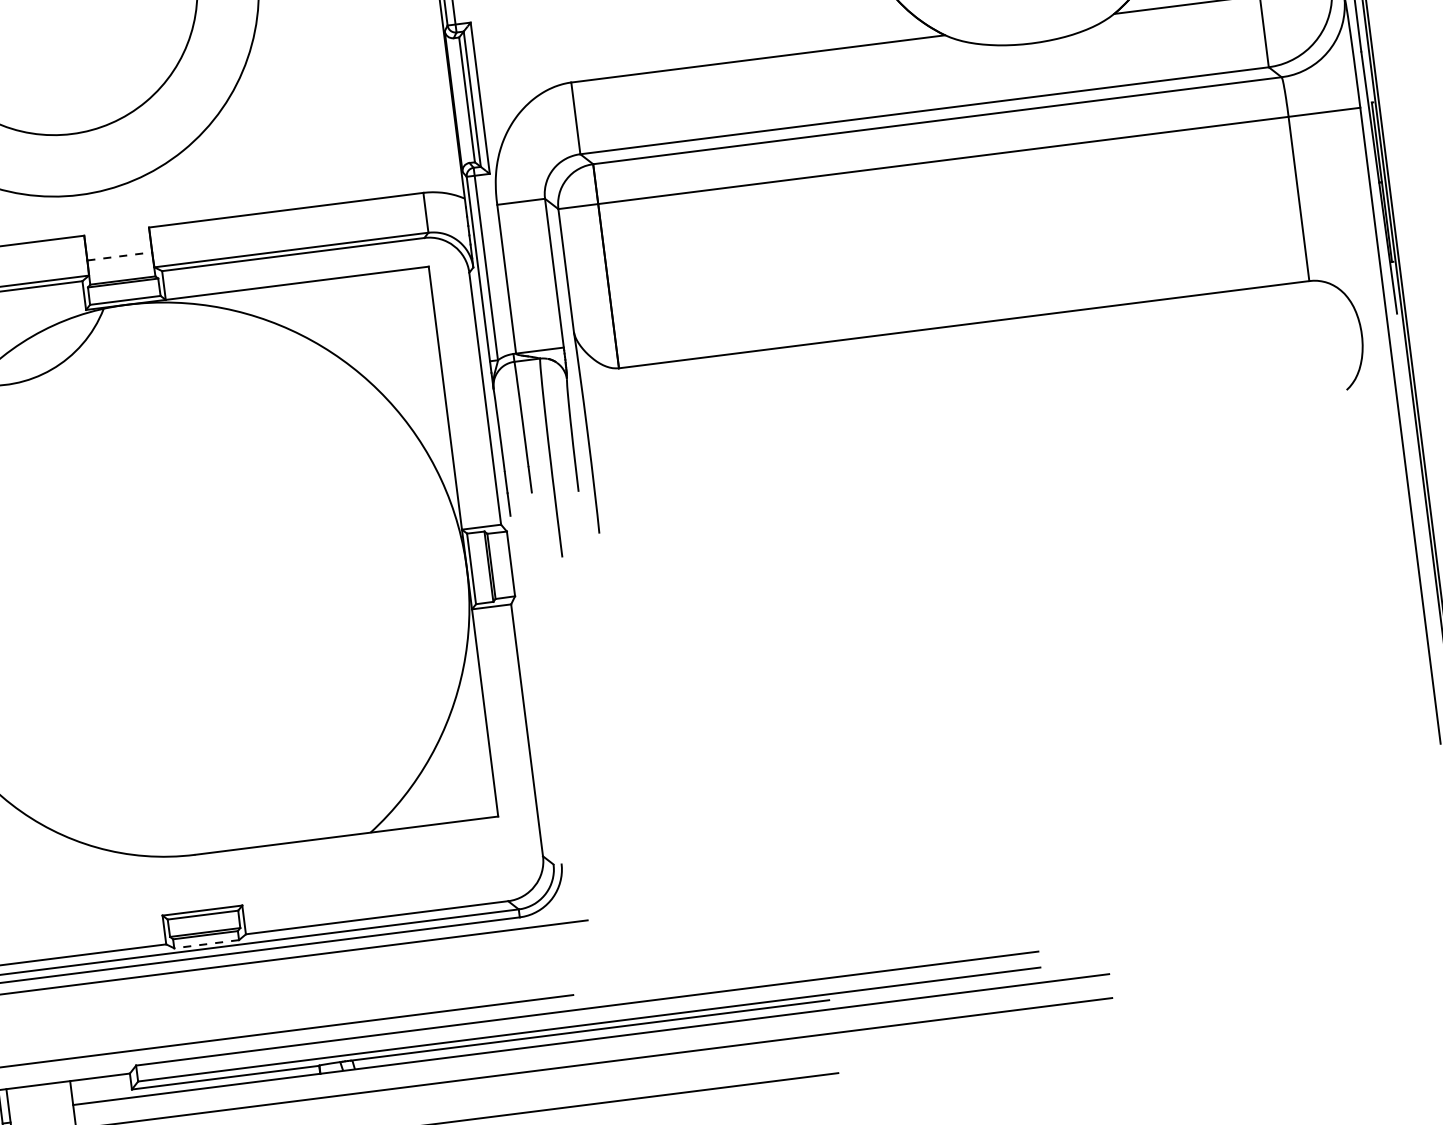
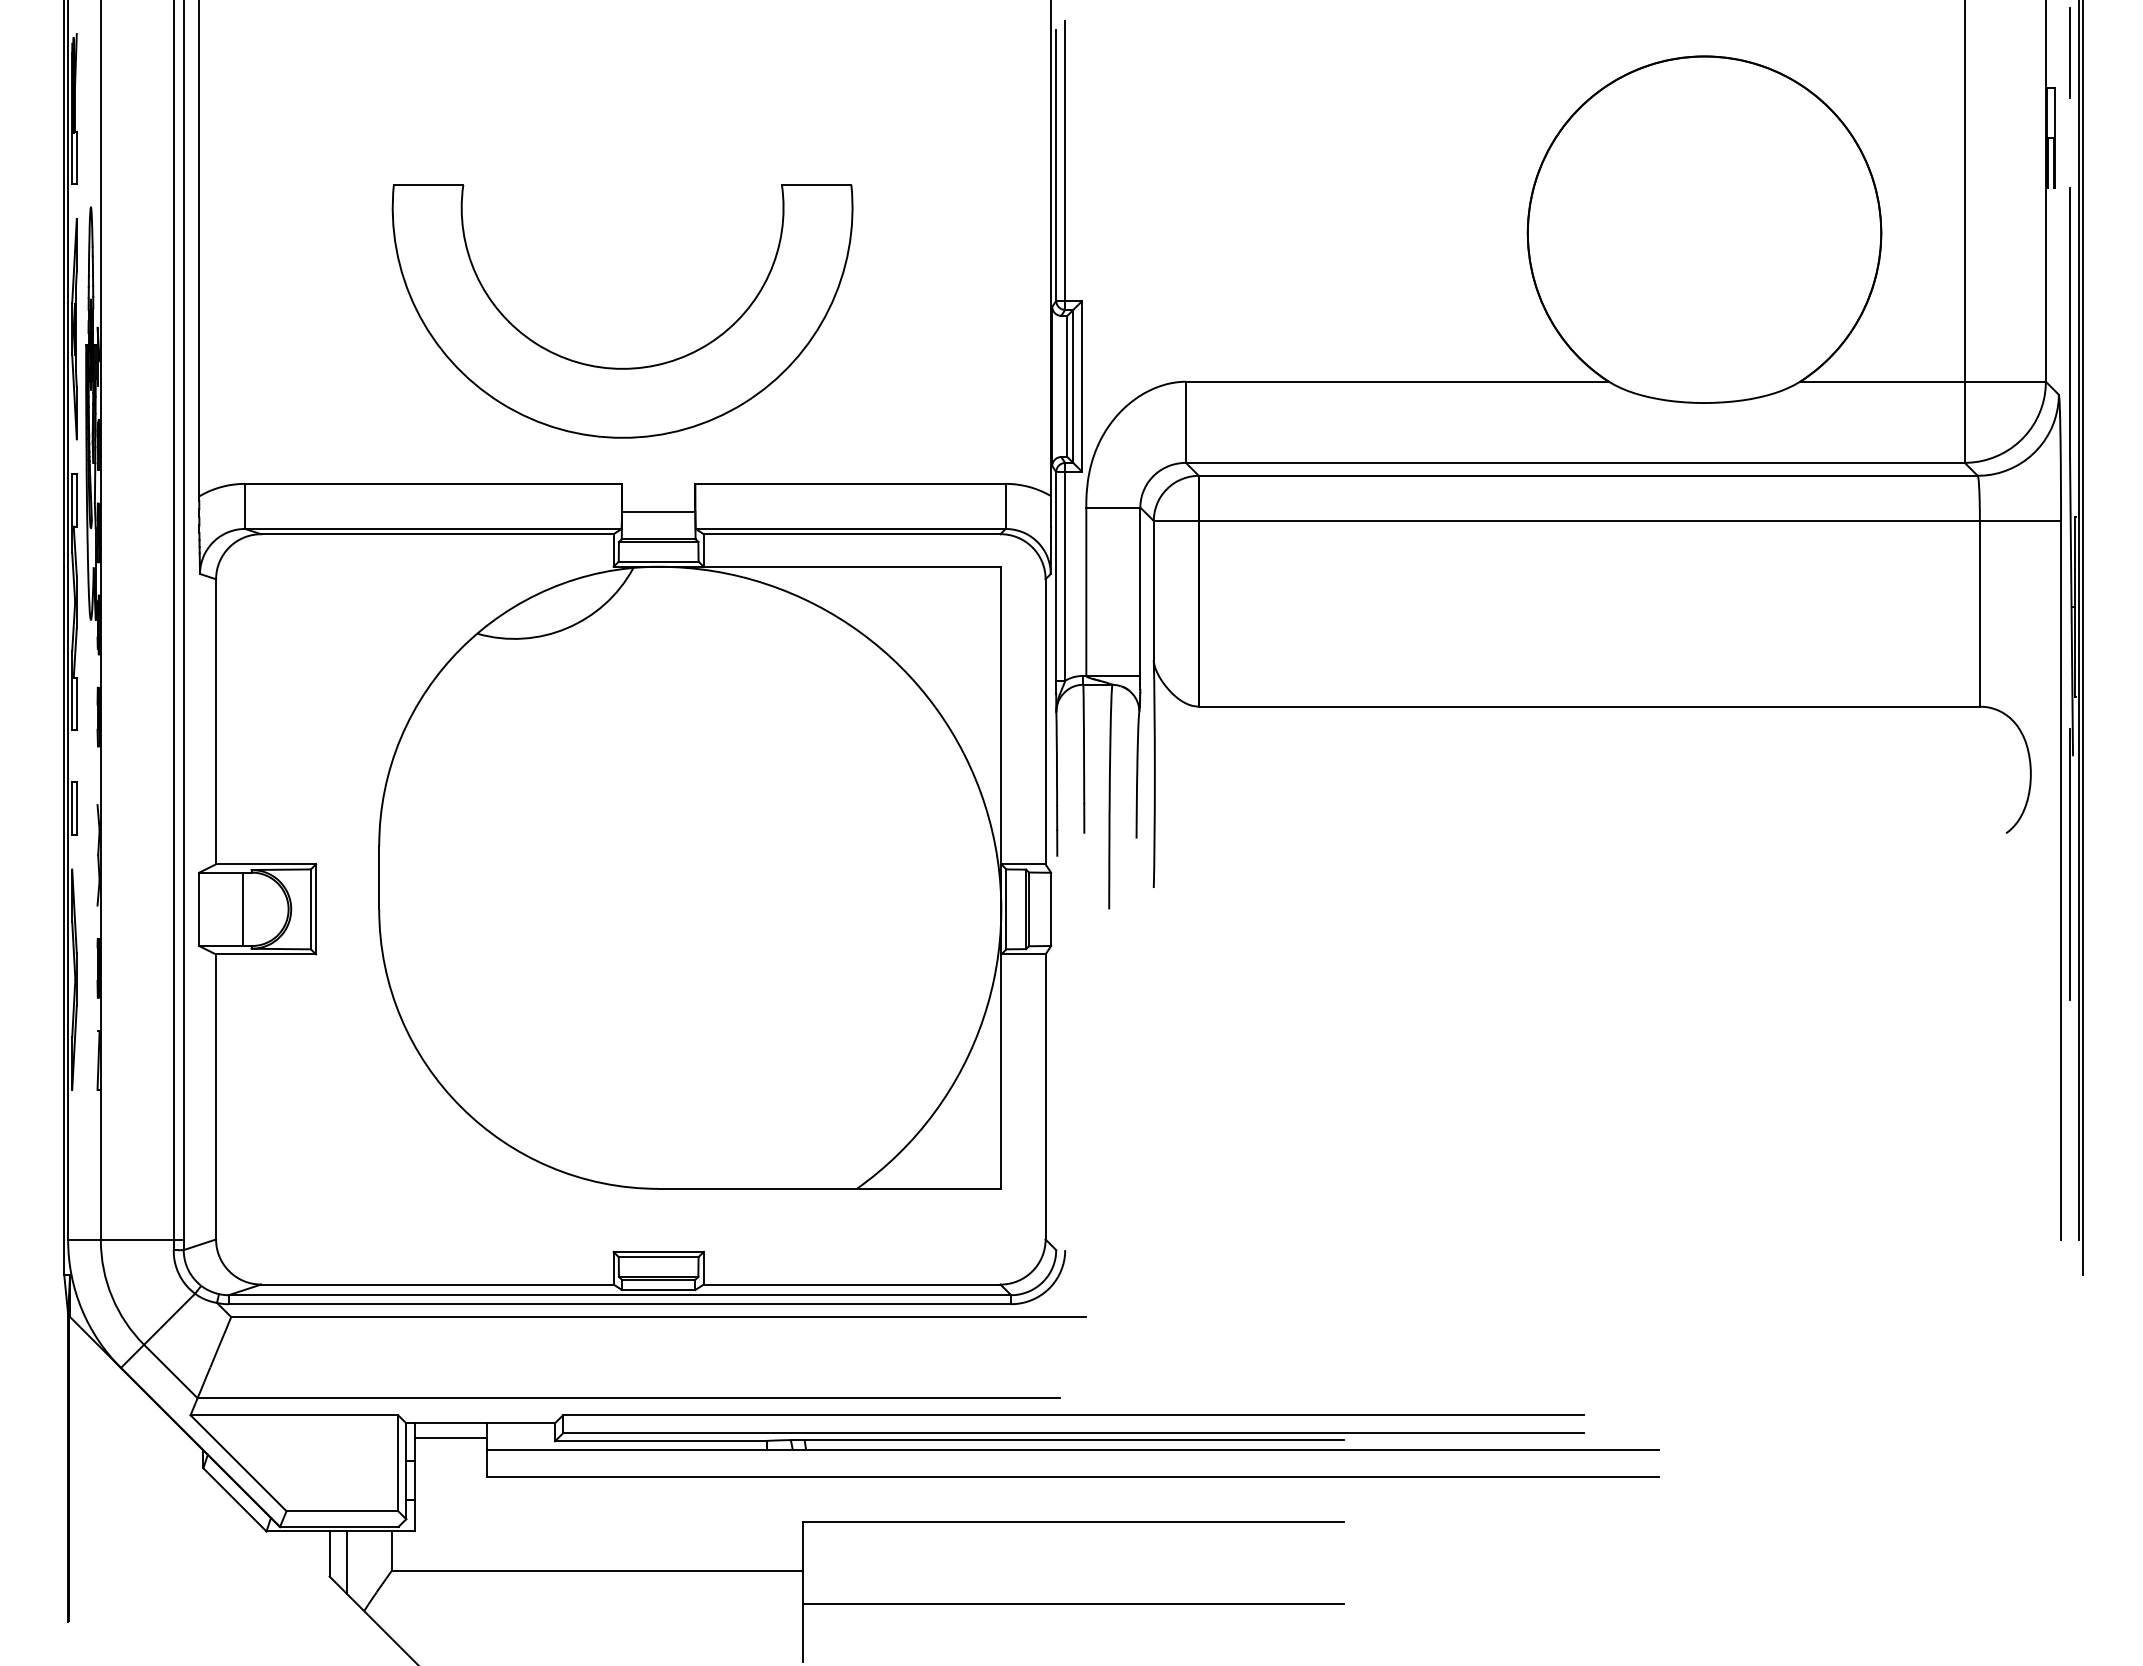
line: (119, 256) -> (658, 511), dashed -> solid
line: (1407, 410) -> (2070, 864), added
line: (206, 944) -> (658, 1290), dashed -> solid
line: (40, 1097) -> (451, 1437), added

